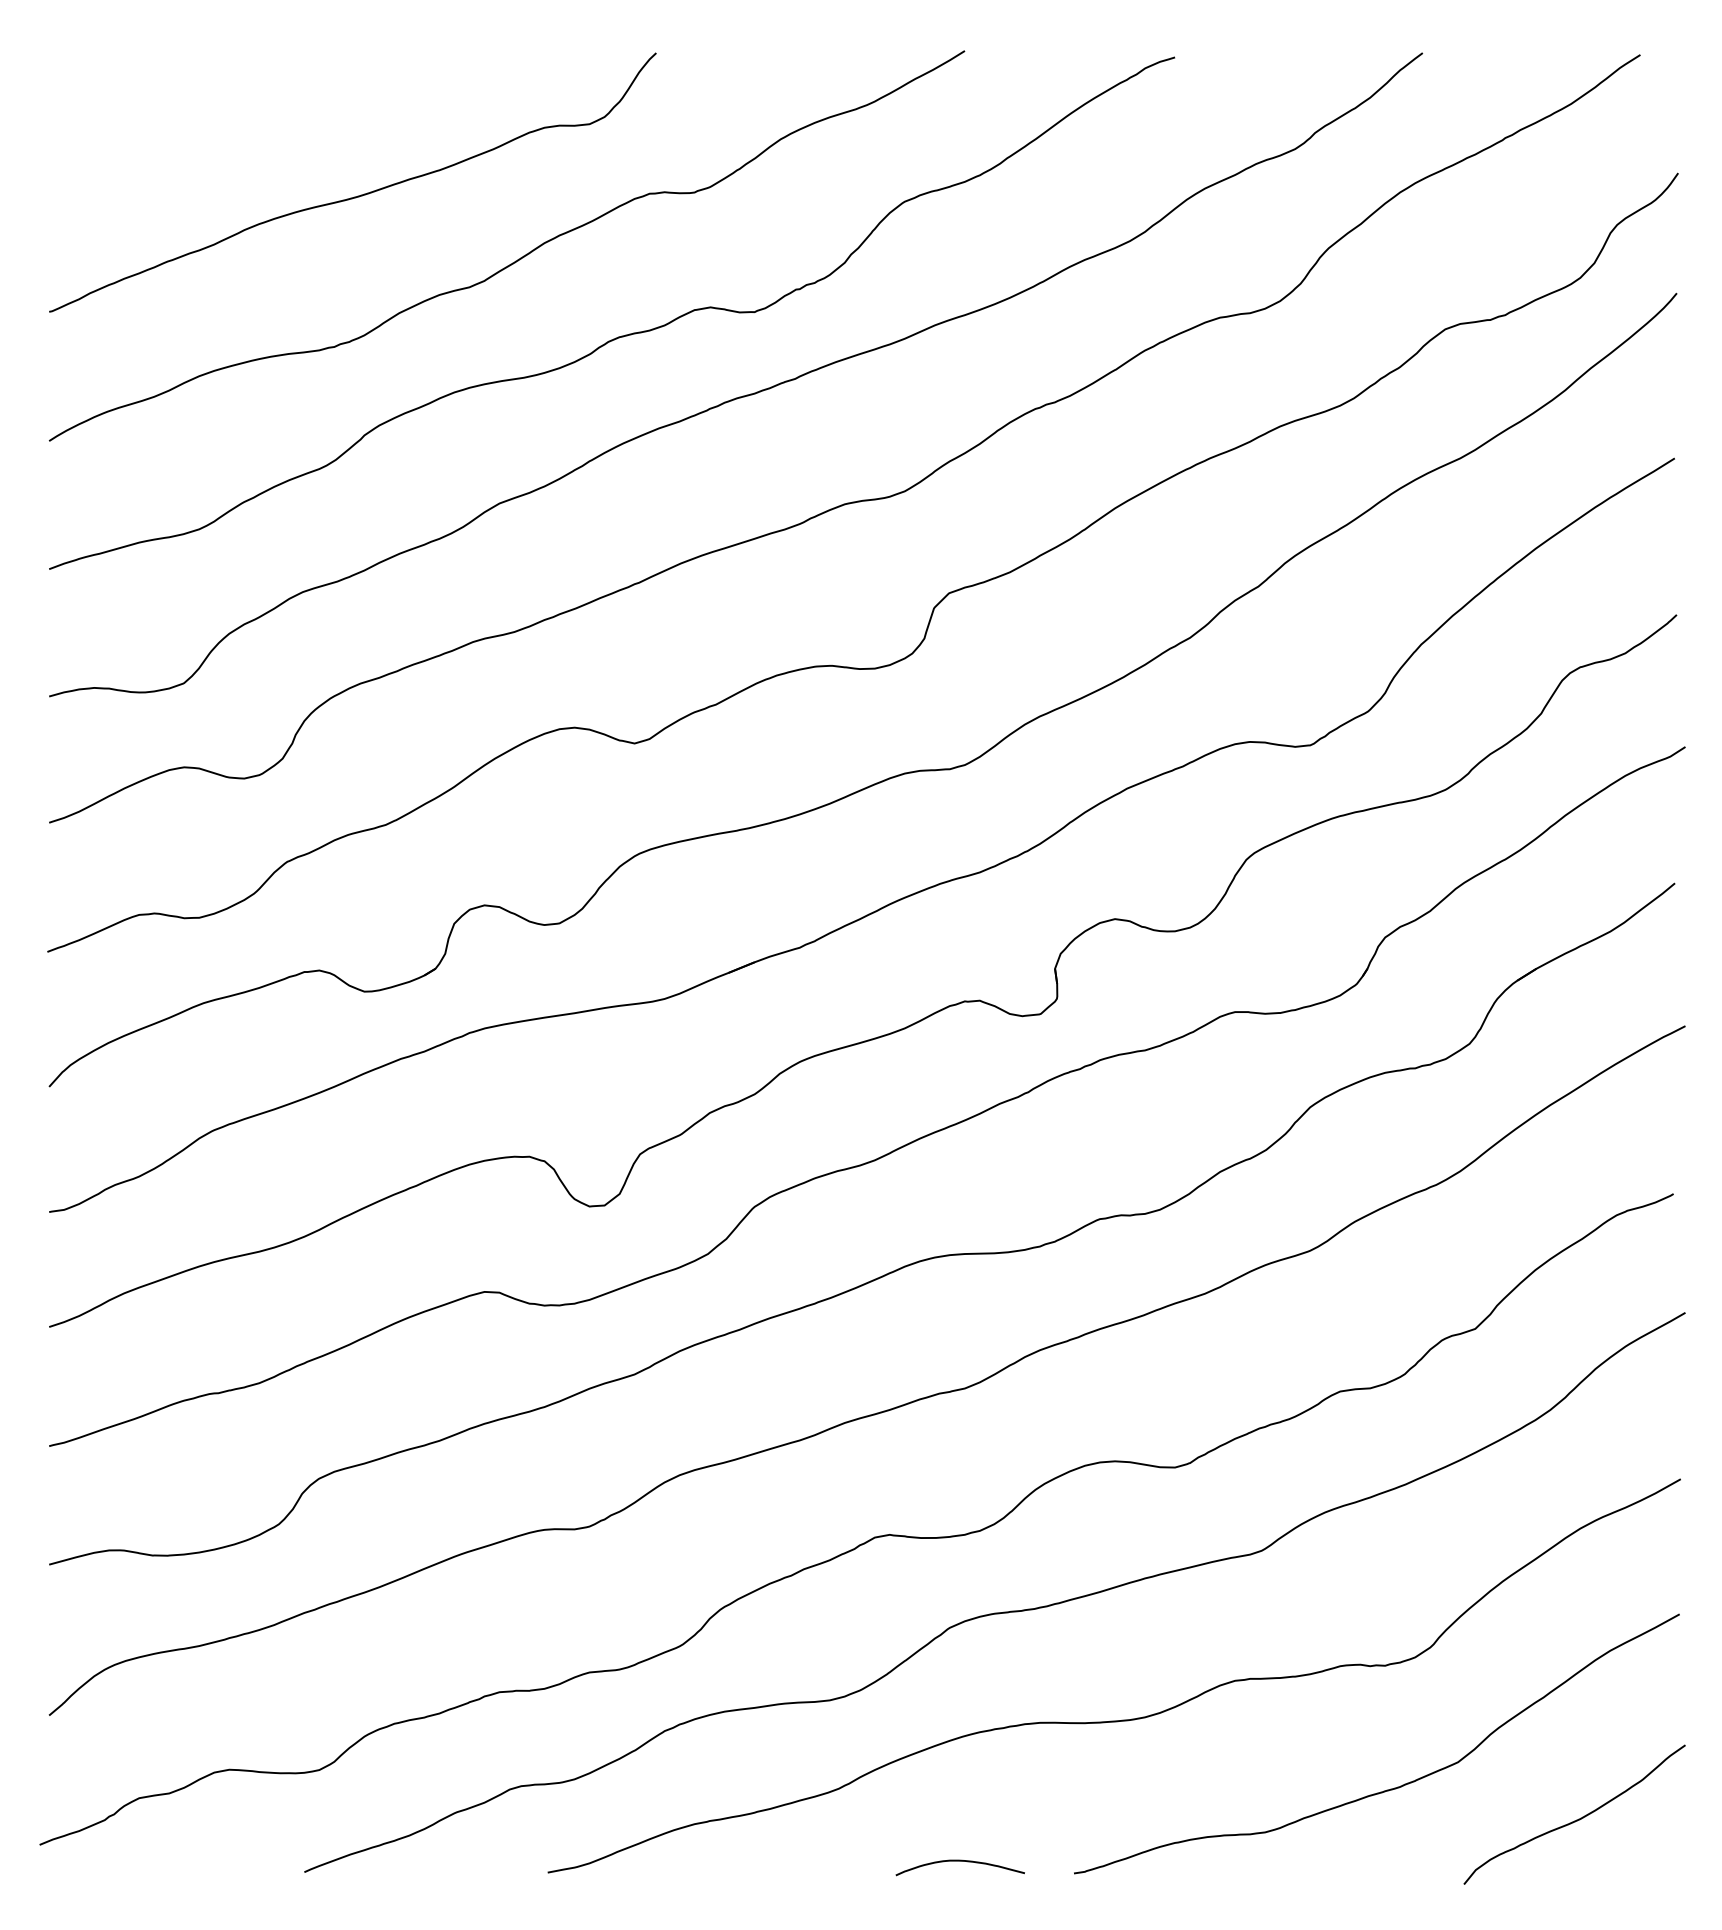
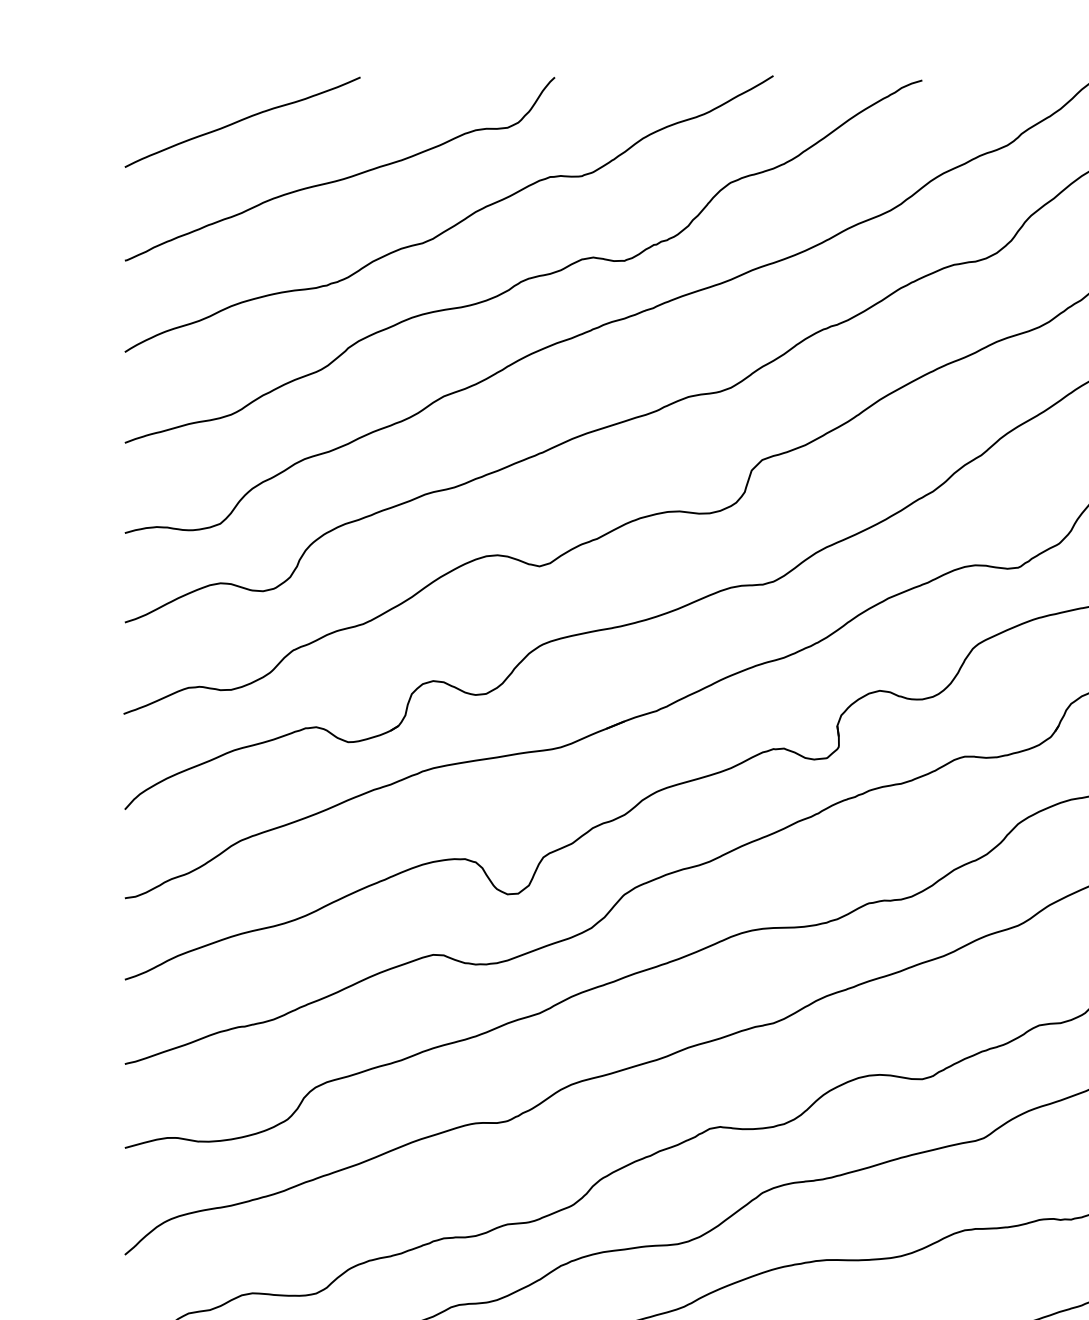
curve: (214, 114) -> (241, 120), added

